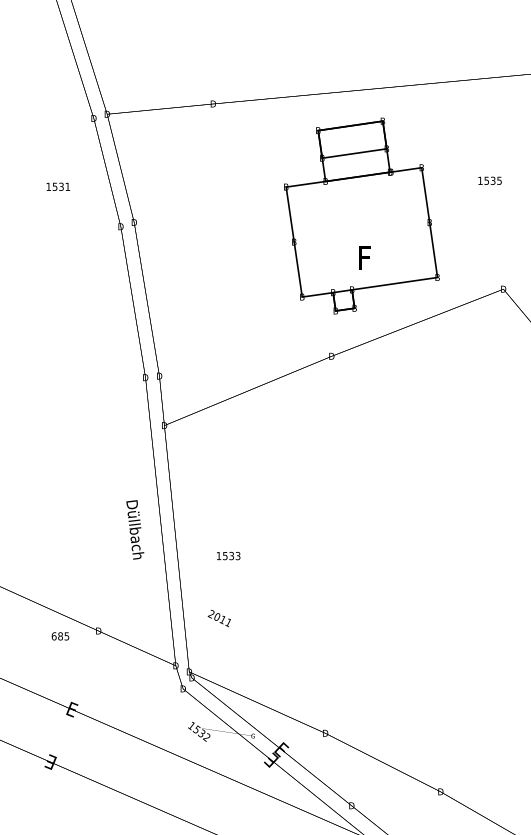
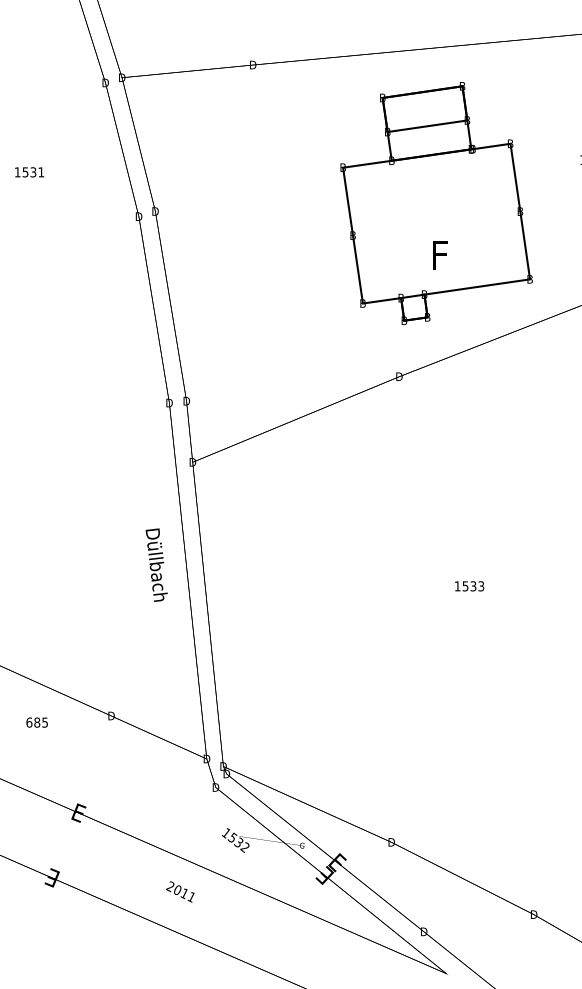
text: (58, 186) -> (29, 171), moved
text: (135, 529) -> (156, 564), moved
text: (228, 555) -> (469, 585), moved
text: (218, 618) -> (179, 891), moved
text: (60, 636) -> (37, 722), moved

